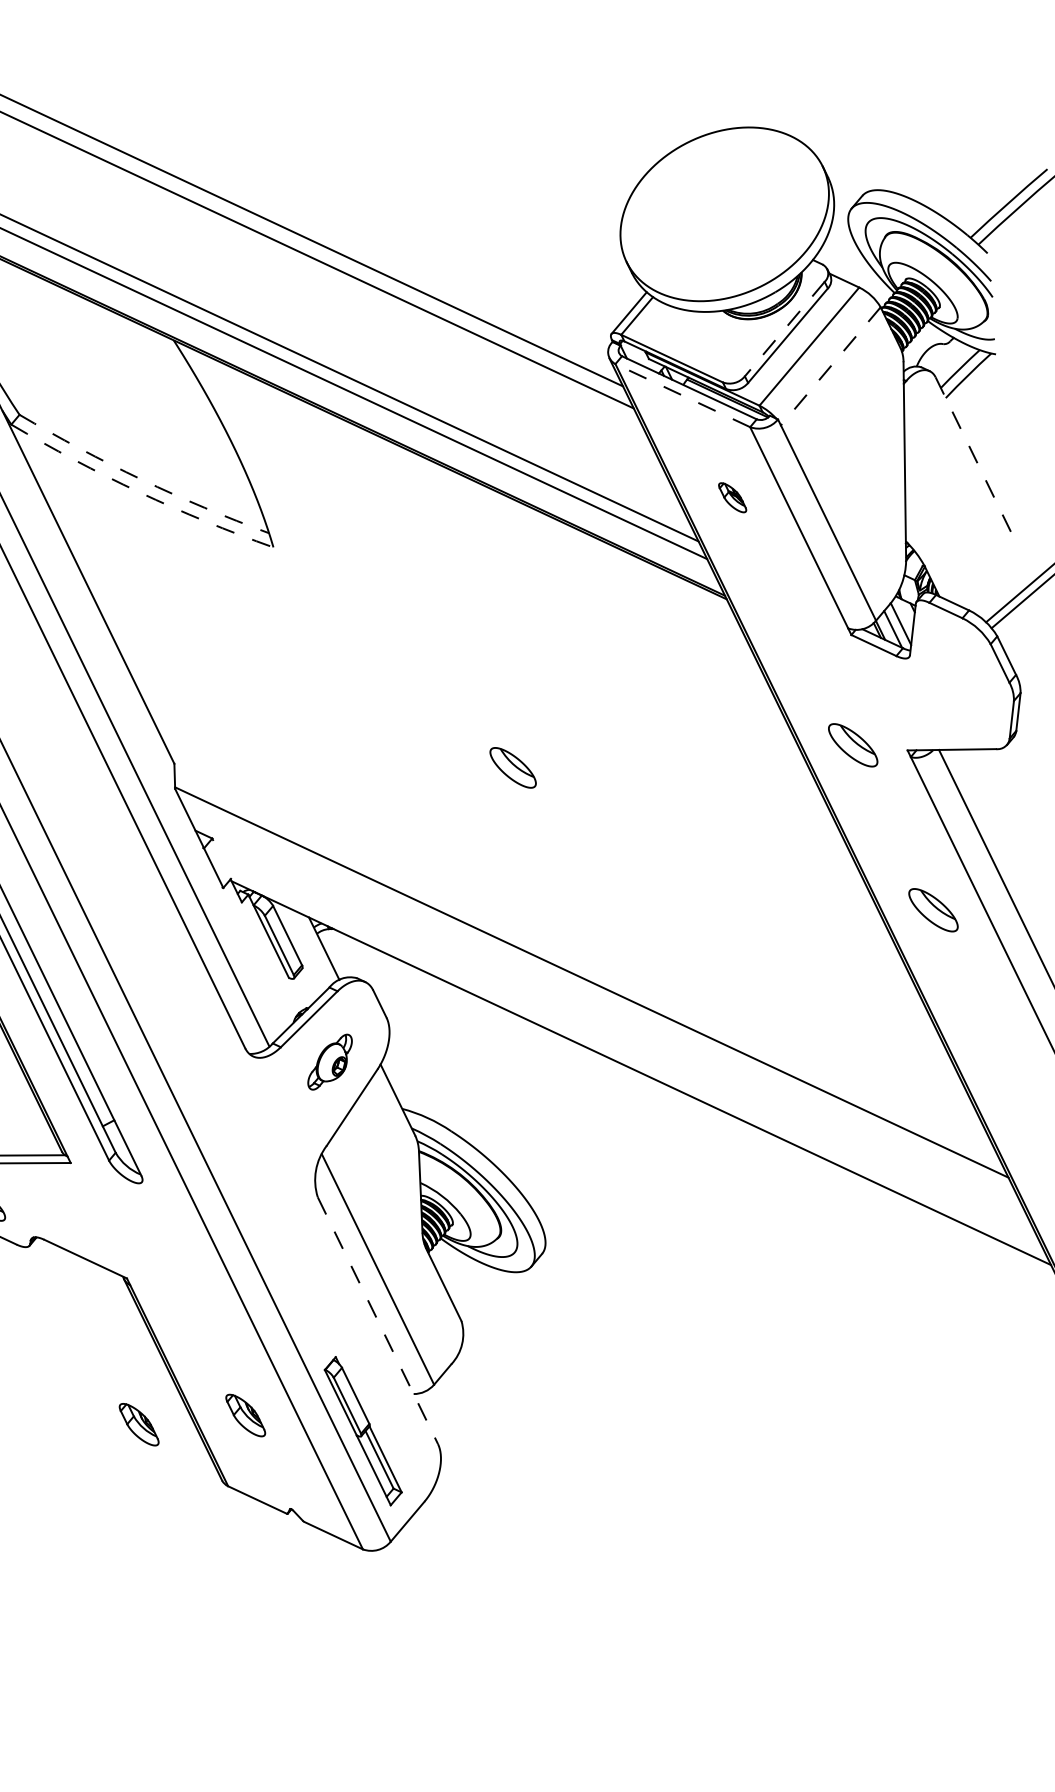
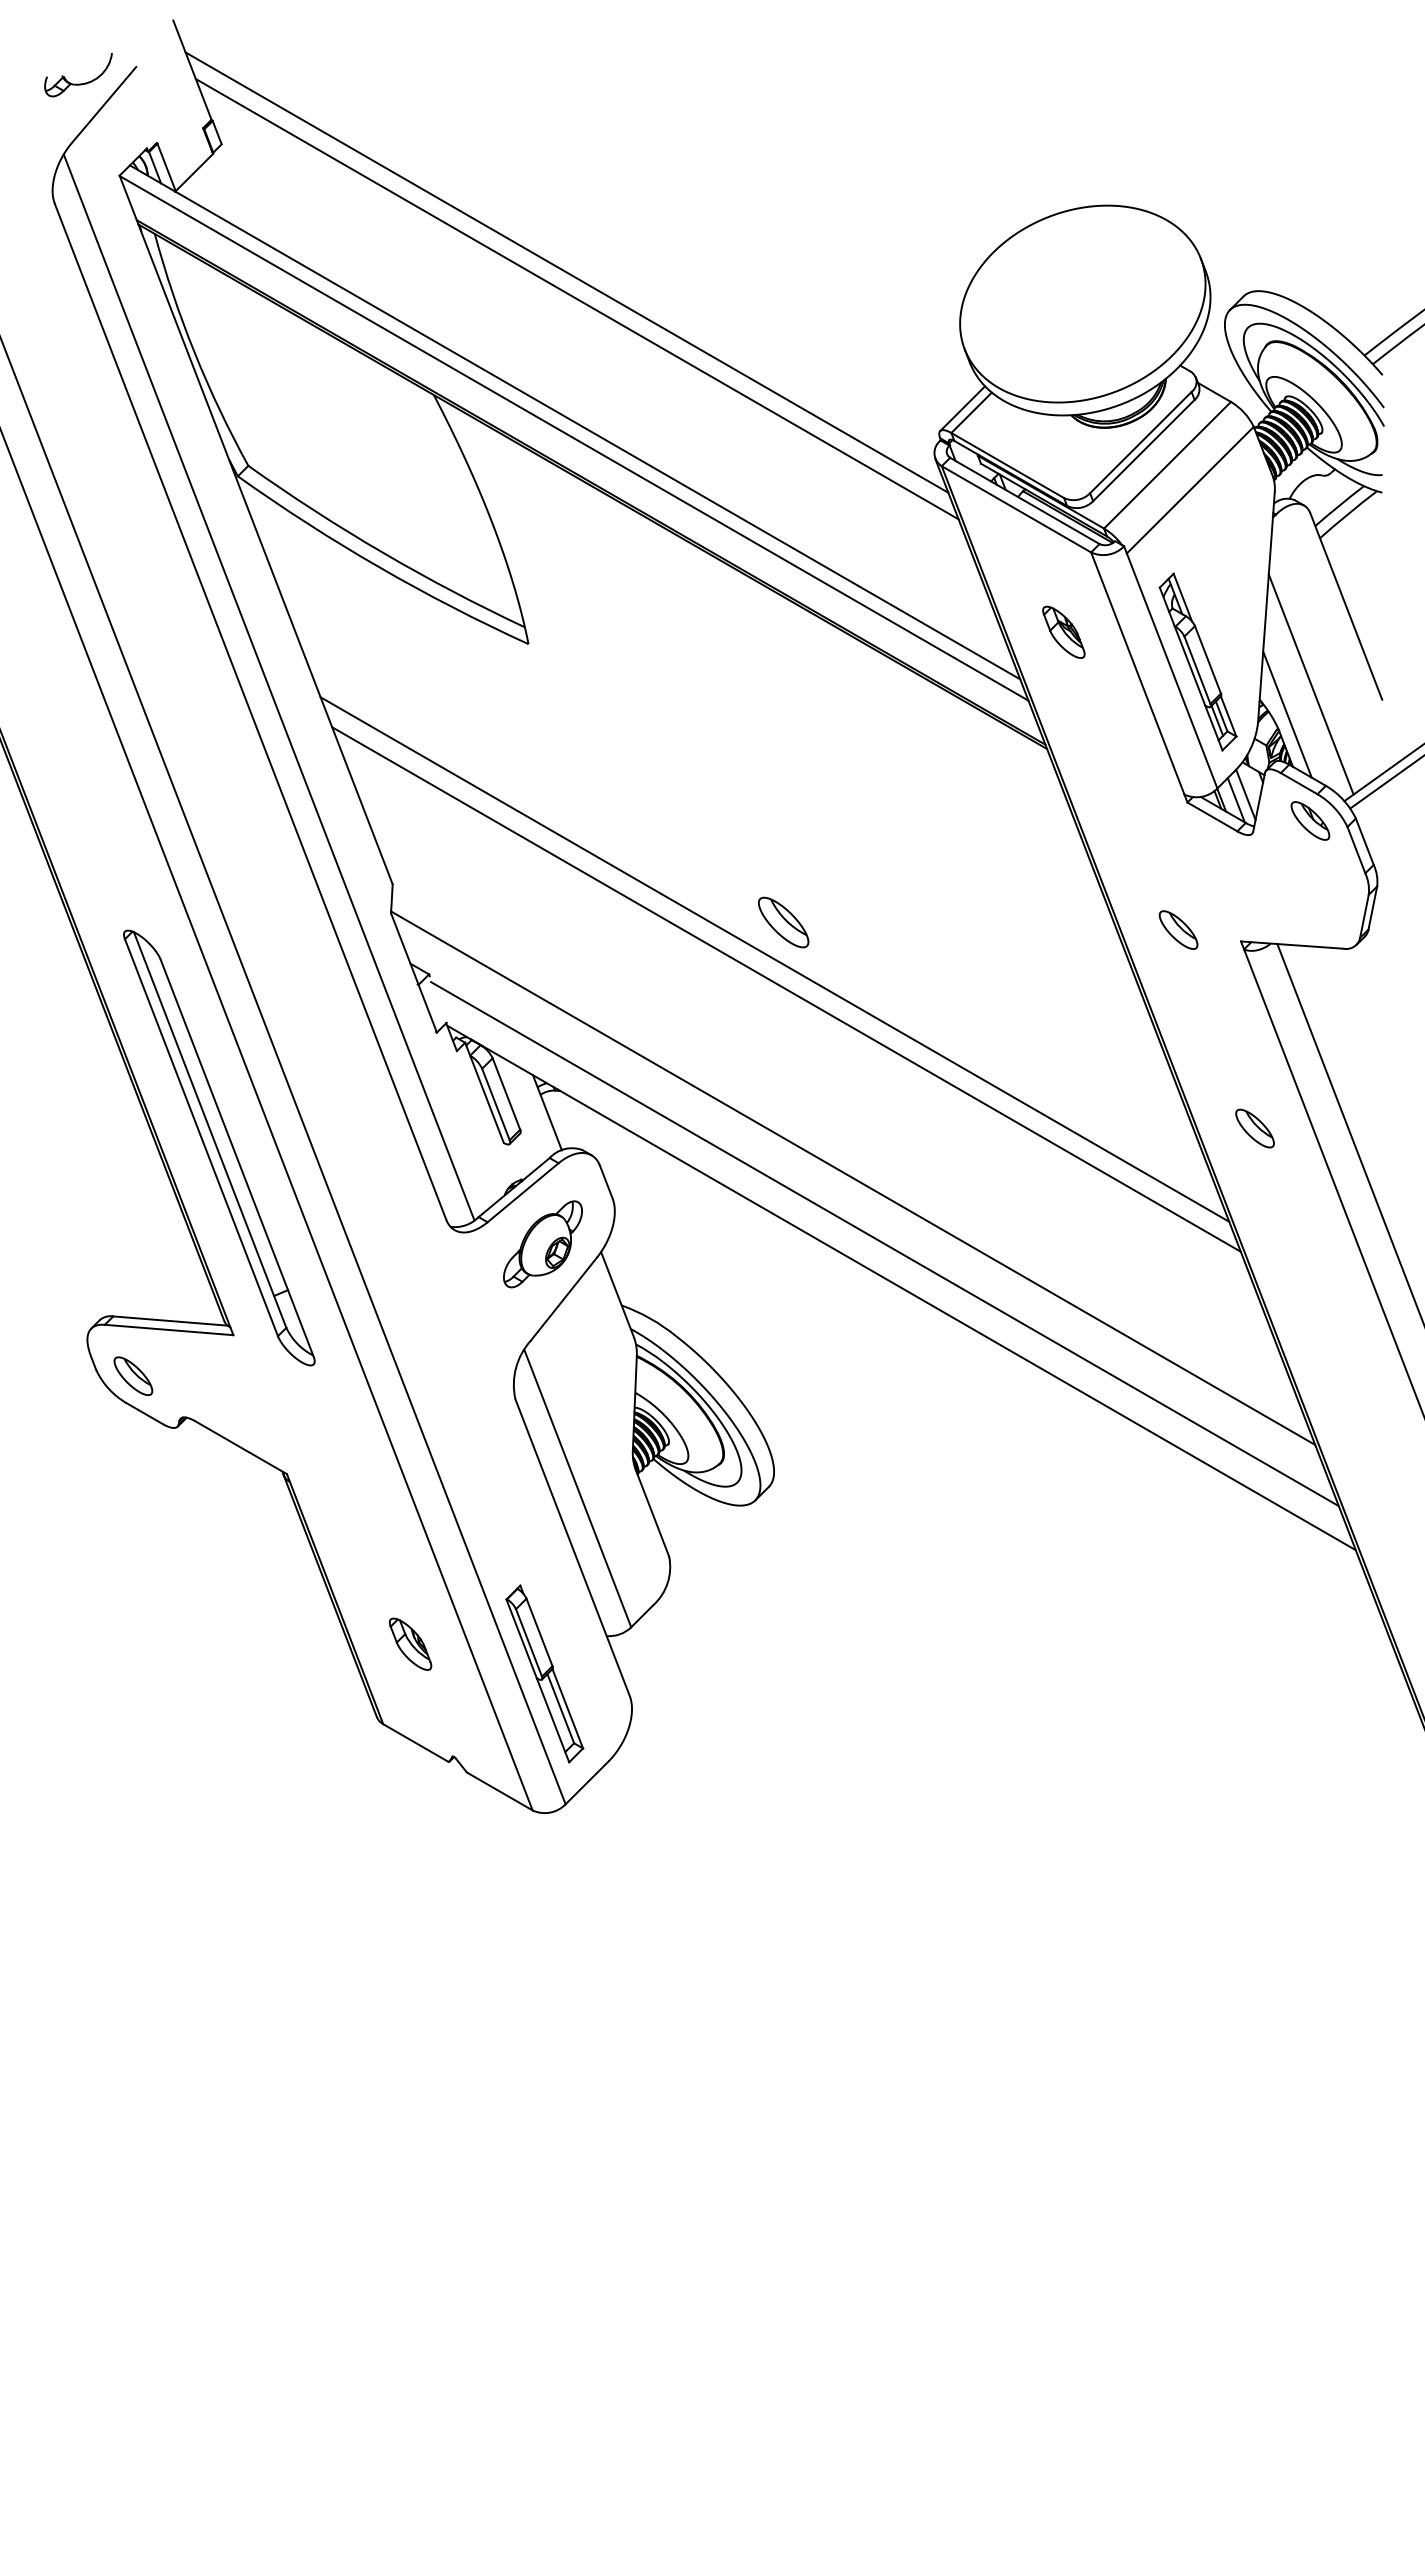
line: (784, 329) -> (1140, 442), dashed -> solid
line: (830, 366) -> (1190, 490), dashed -> solid
line: (682, 395) -> (1016, 509), dashed -> solid
line: (973, 454) -> (1346, 606), dashed -> solid
arc: (142, 479) -> (383, 552), dashed -> solid
arc: (139, 492) -> (379, 567), dashed -> solid
part: (732, 497) -> (1063, 631), size x1.43
part: (849, 513) -> (1197, 661), added
line: (948, 524) -> (1310, 684), added
line: (930, 551) -> (1287, 714), added
part: (958, 641) -> (1310, 820), added
part: (853, 744) -> (1178, 929), size x0.71
line: (508, 800) -> (774, 959), added
line: (520, 825) -> (786, 989), added
part: (932, 910) -> (1254, 1128), size x0.71
line: (623, 1037) -> (884, 1244), added
part: (329, 1062) -> (542, 1244), size x1.43
line: (377, 1321) -> (572, 1548), dashed -> solid
part: (139, 1424) -> (286, 1643), removed

